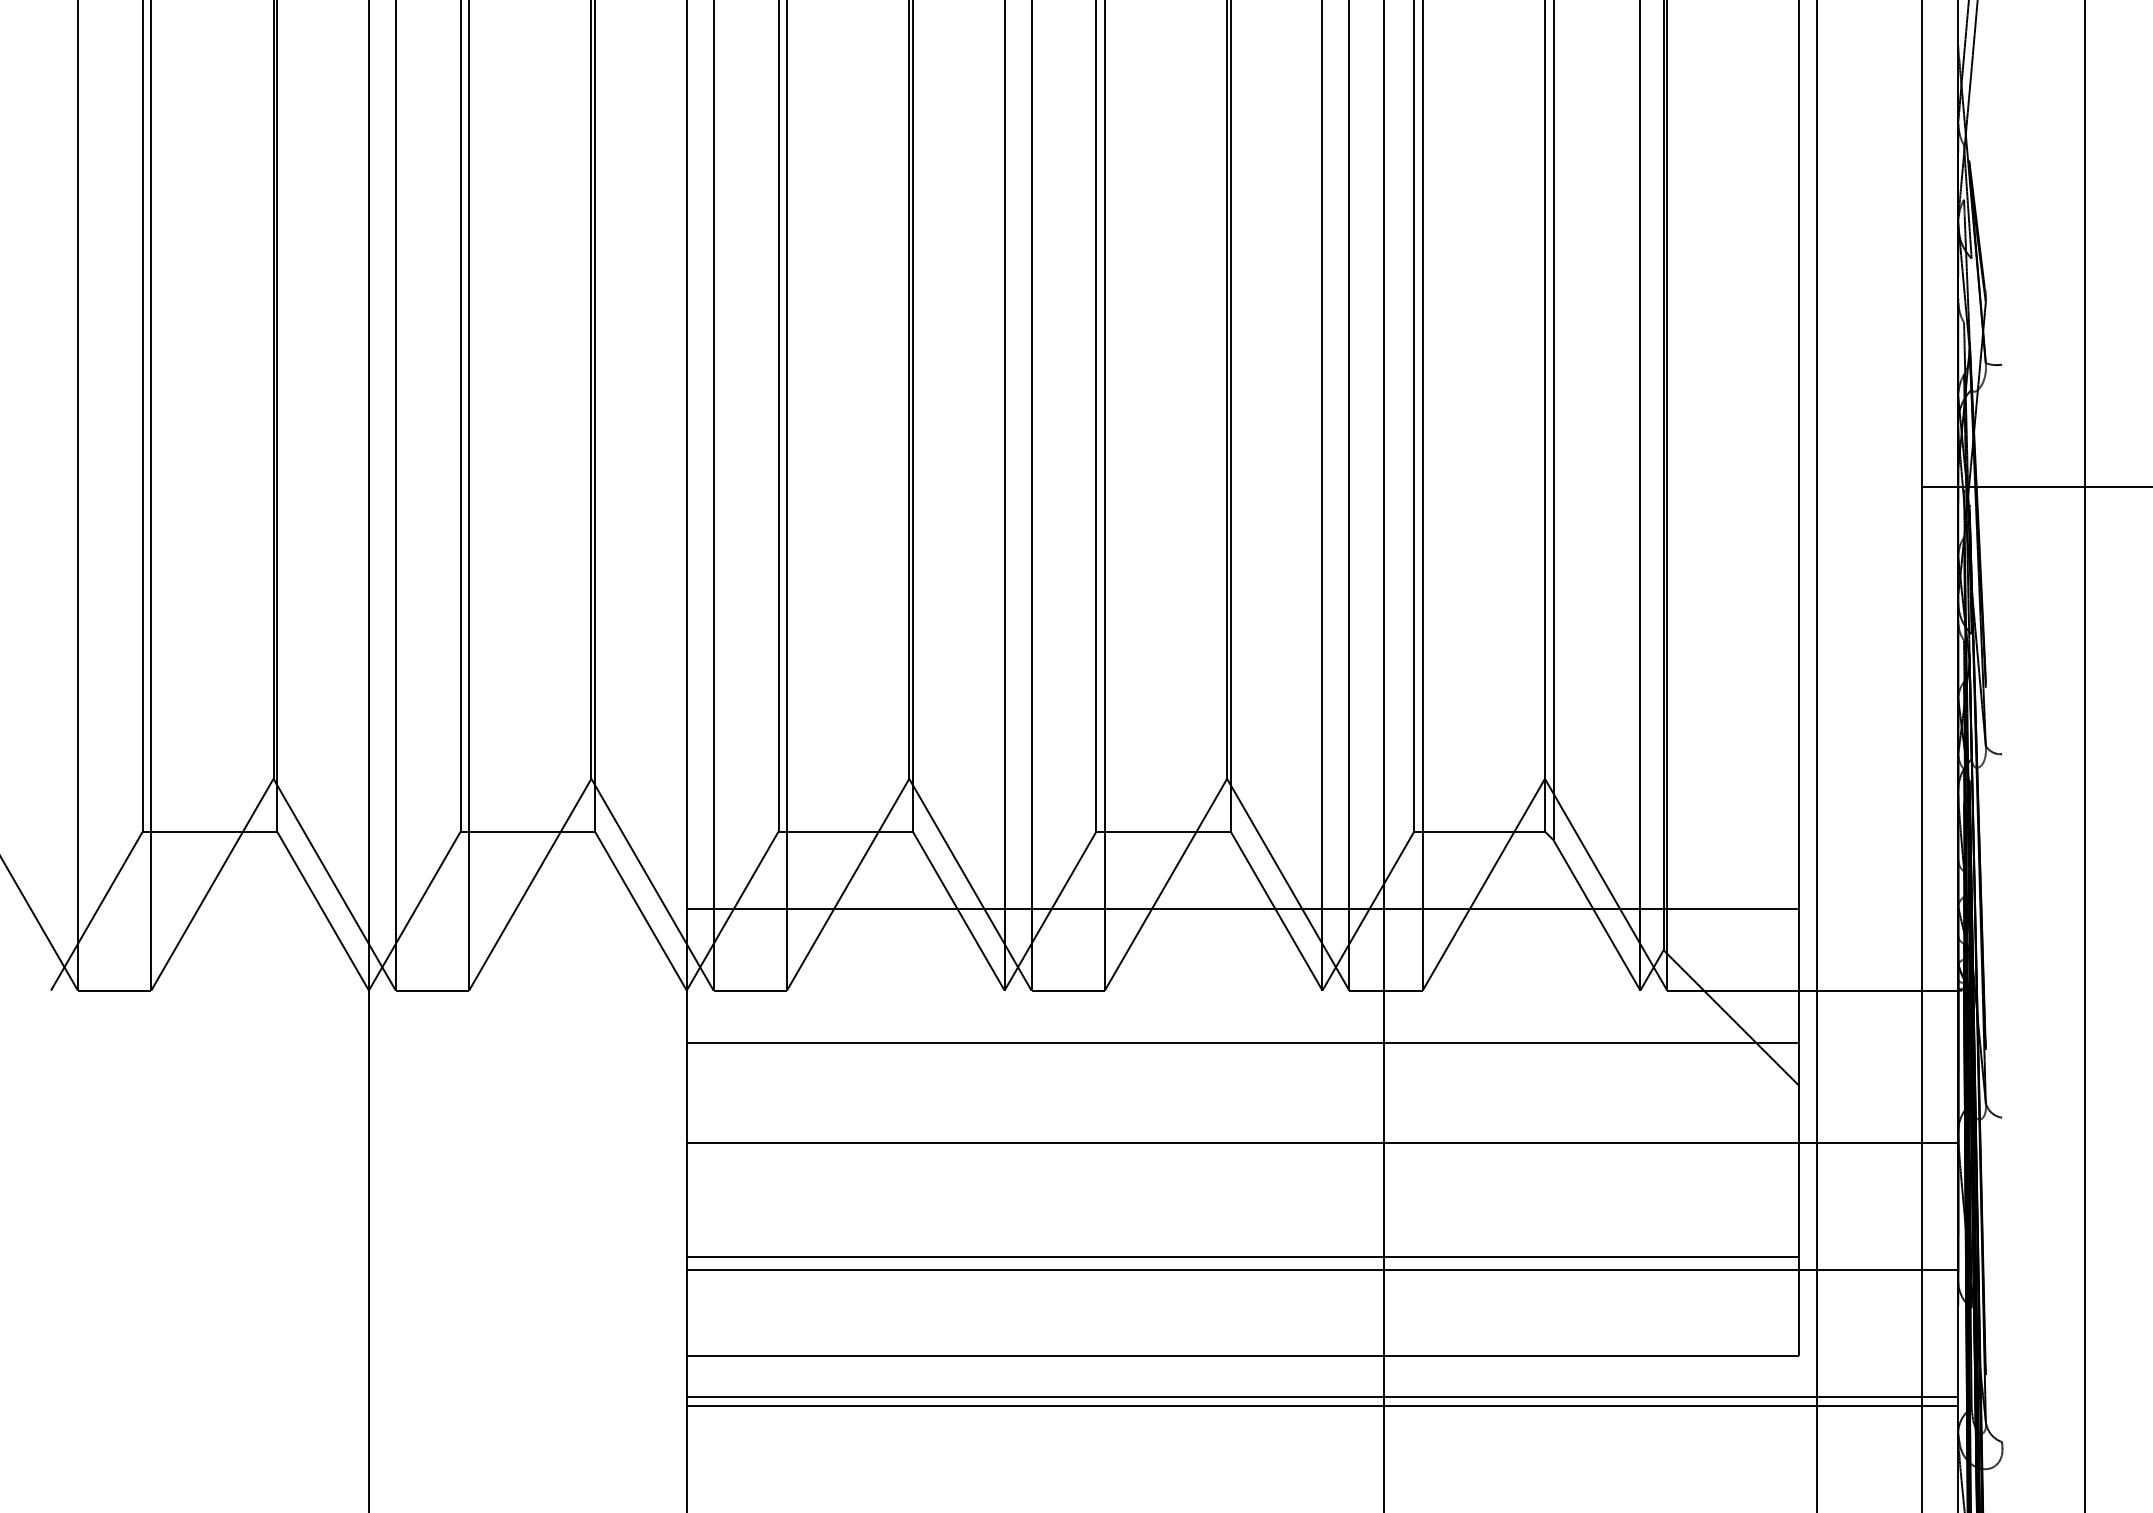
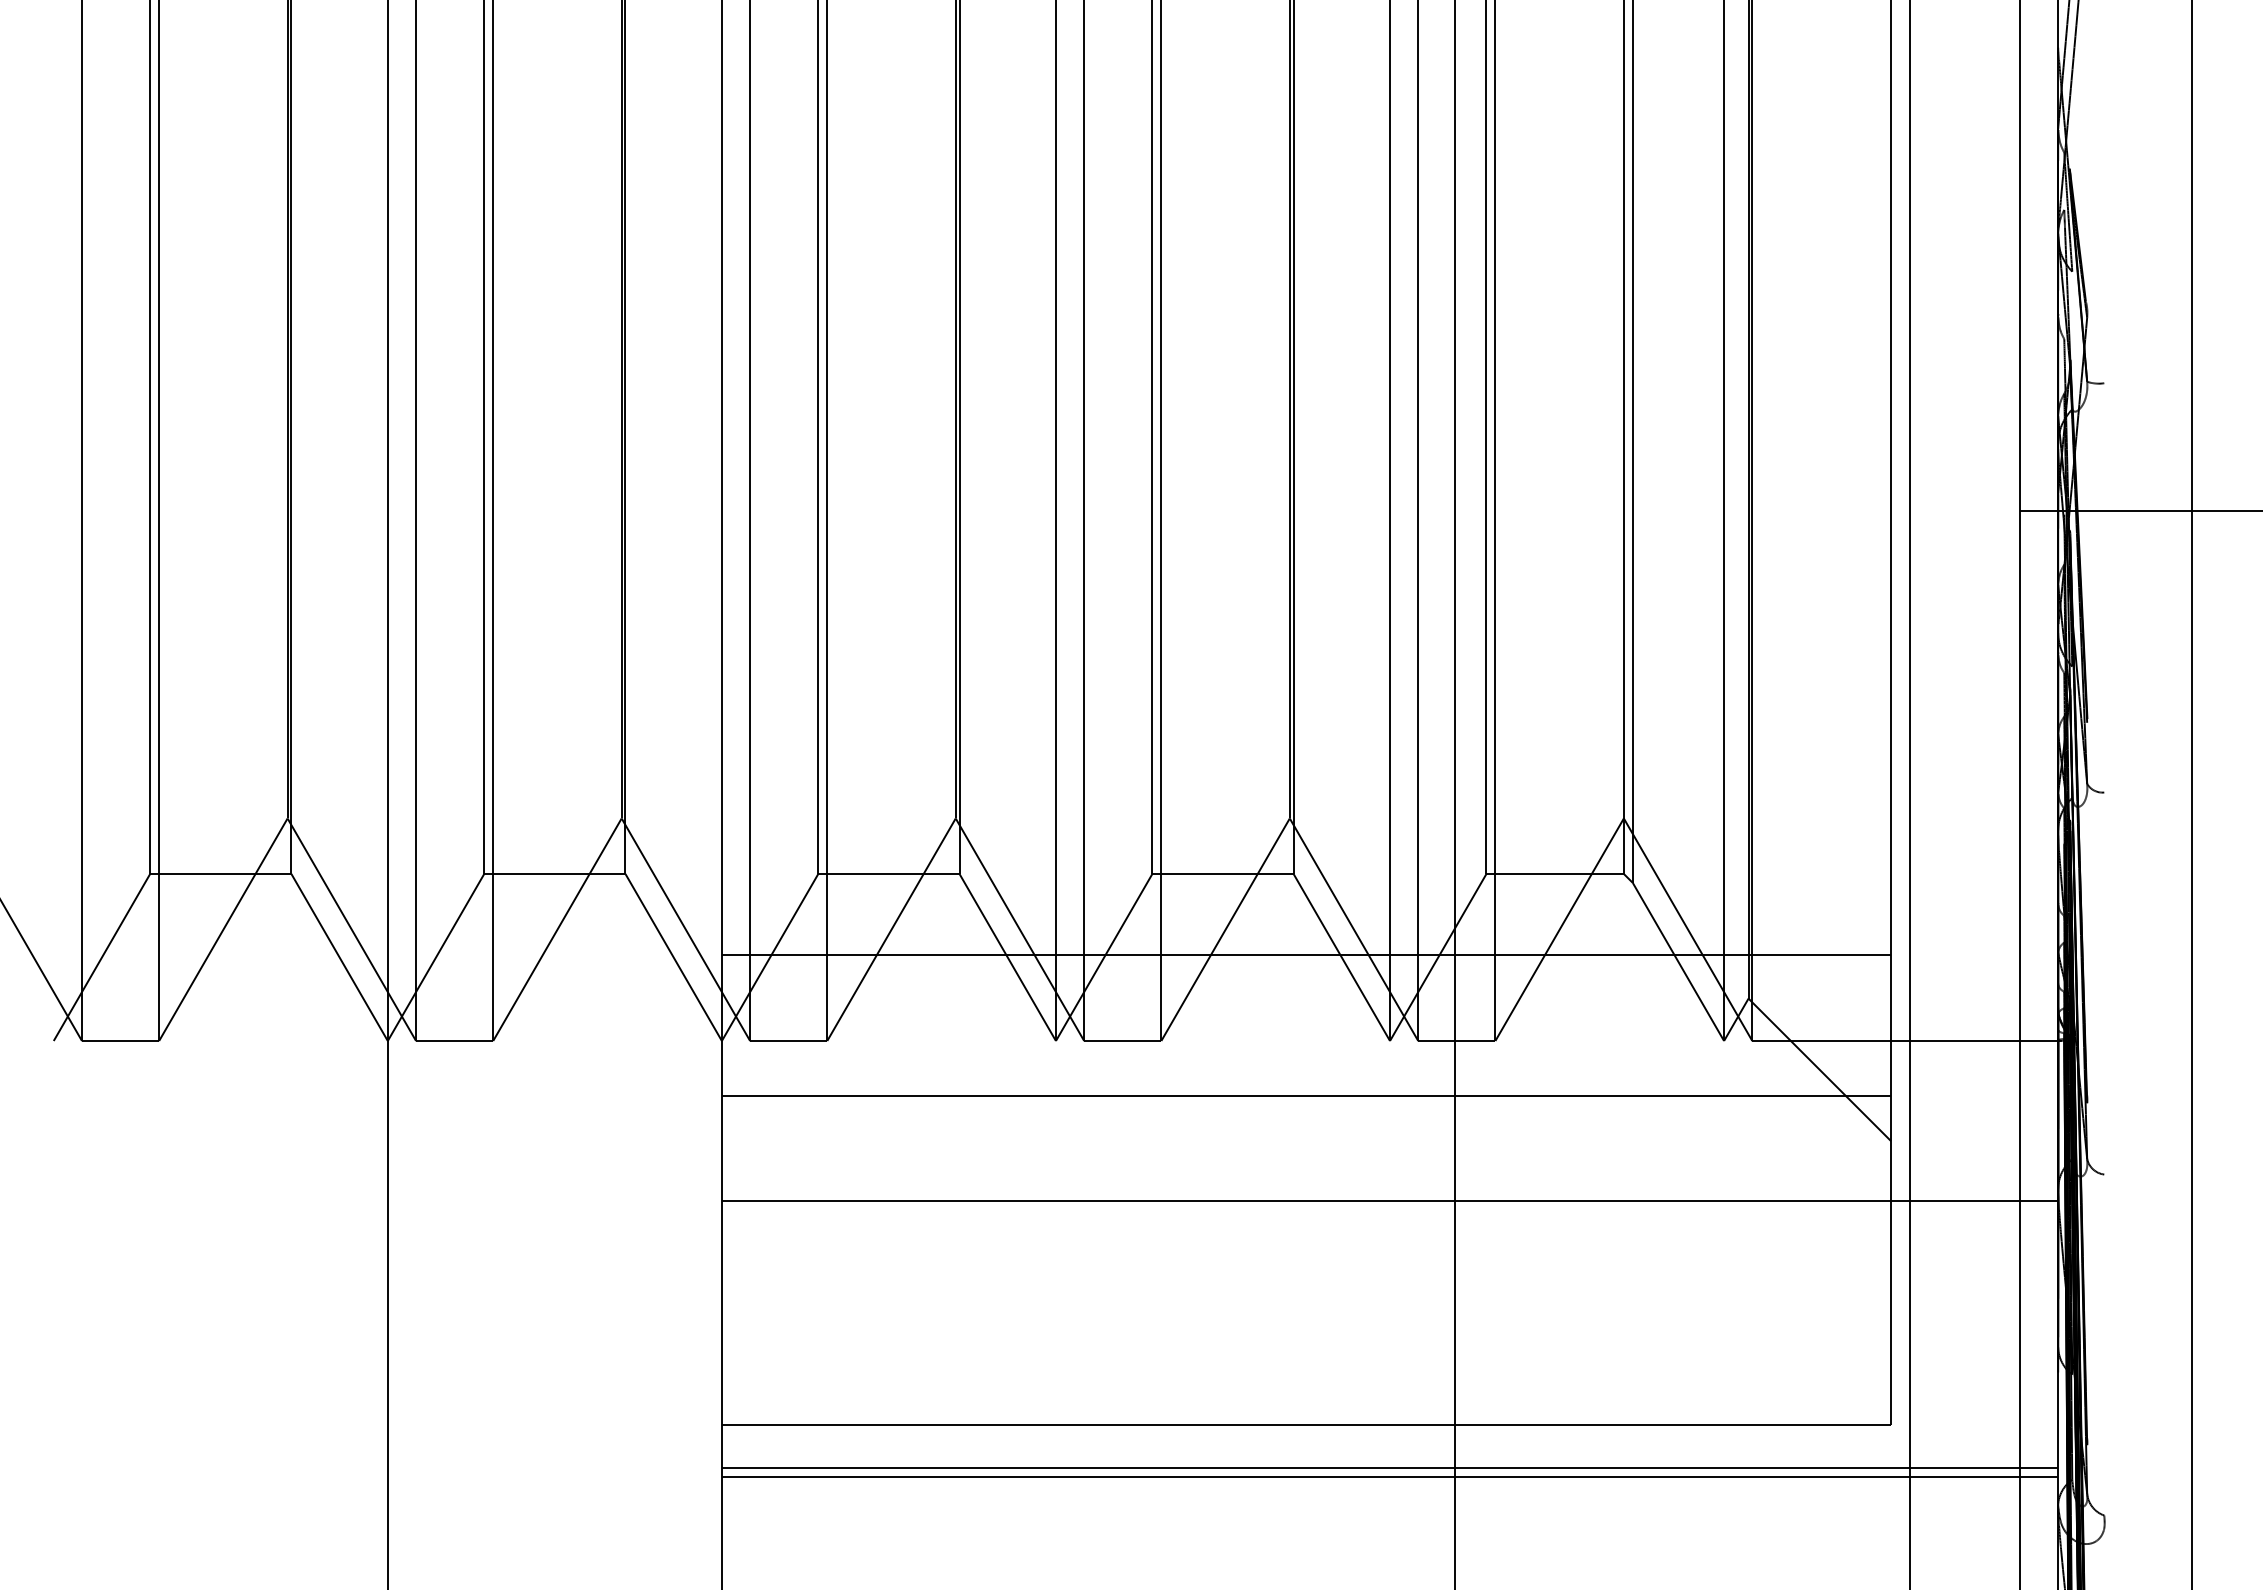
line: (1243, 1257) -> (1306, 1321), removed
line: (1321, 1269) -> (1389, 1334), removed

